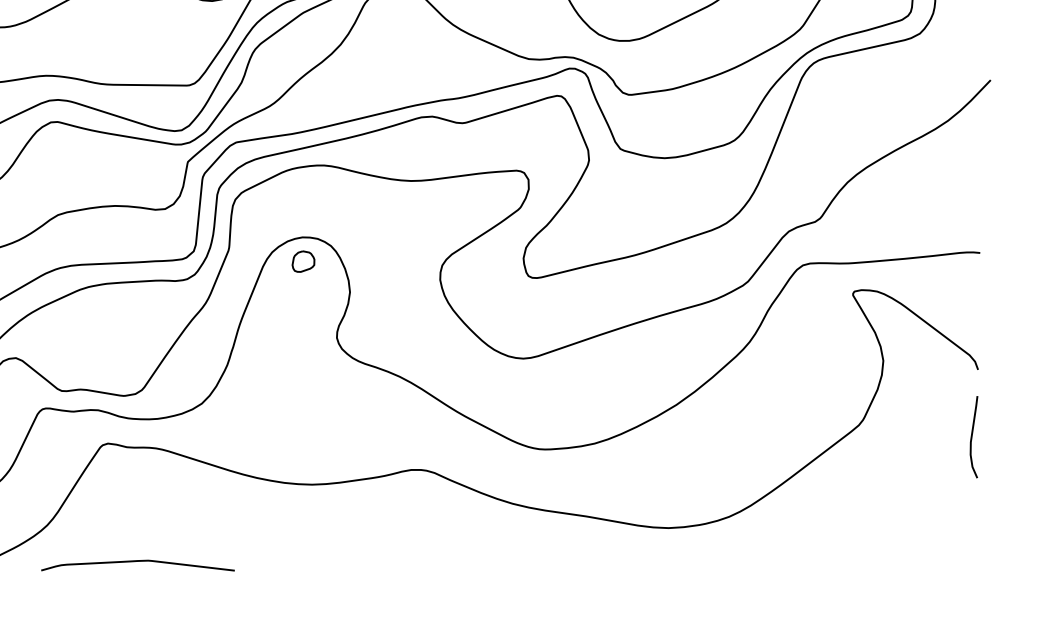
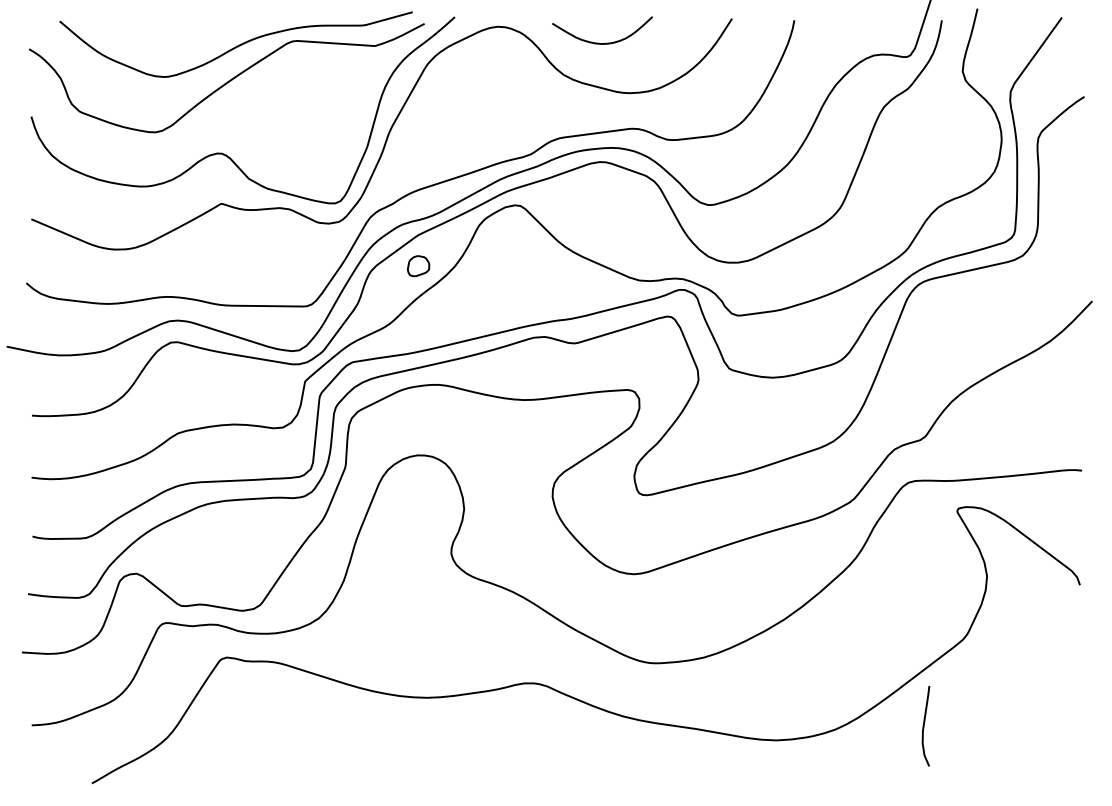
part: (303, 262) -> (418, 266), moved
curve: (972, 437) -> (924, 726), moved
curve: (138, 561) -> (256, 773), removed

